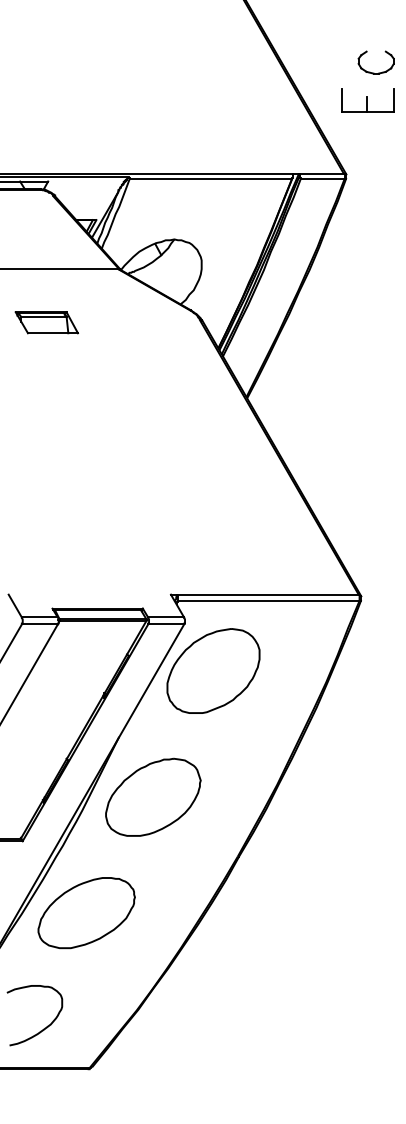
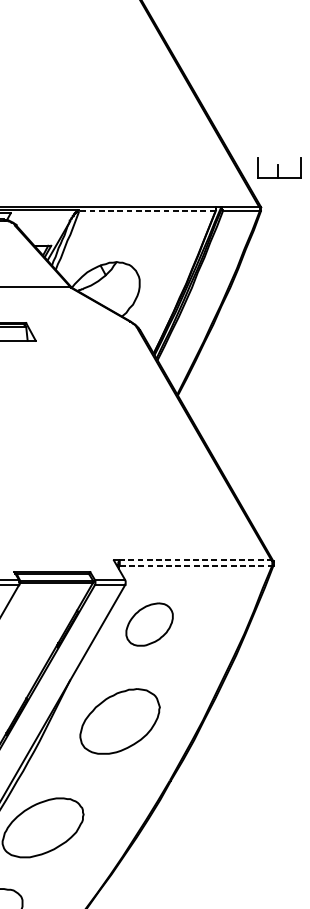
part: (374, 72) -> (284, 121), removed
part: (367, 100) -> (278, 167), moved
line: (210, 178) -> (147, 210), solid -> dashed
line: (267, 594) -> (194, 560), solid -> dashed
line: (268, 600) -> (195, 565), solid -> dashed
part: (213, 670) -> (149, 624), size x0.6
part: (153, 796) -> (120, 720), moved

